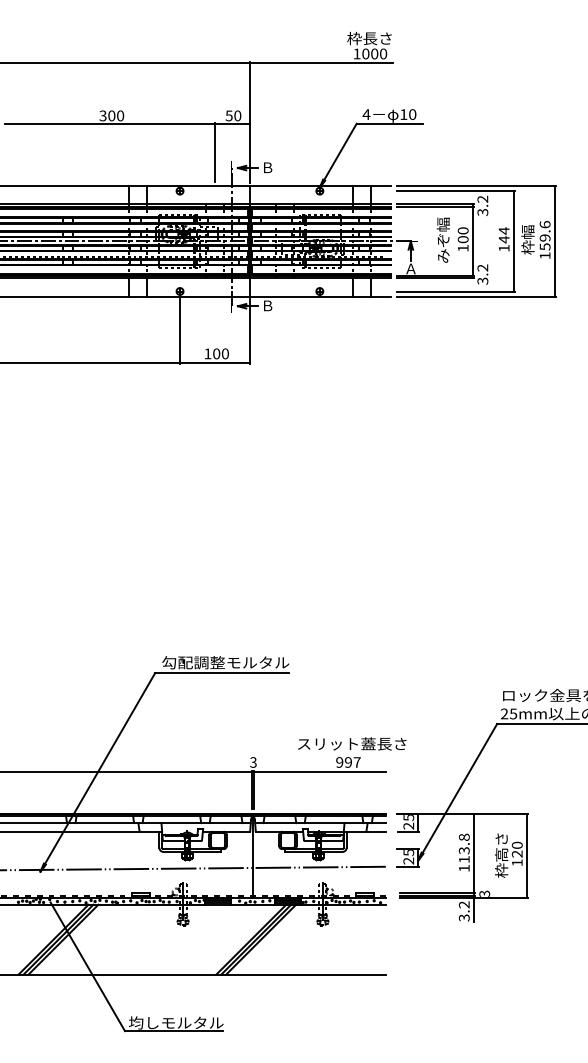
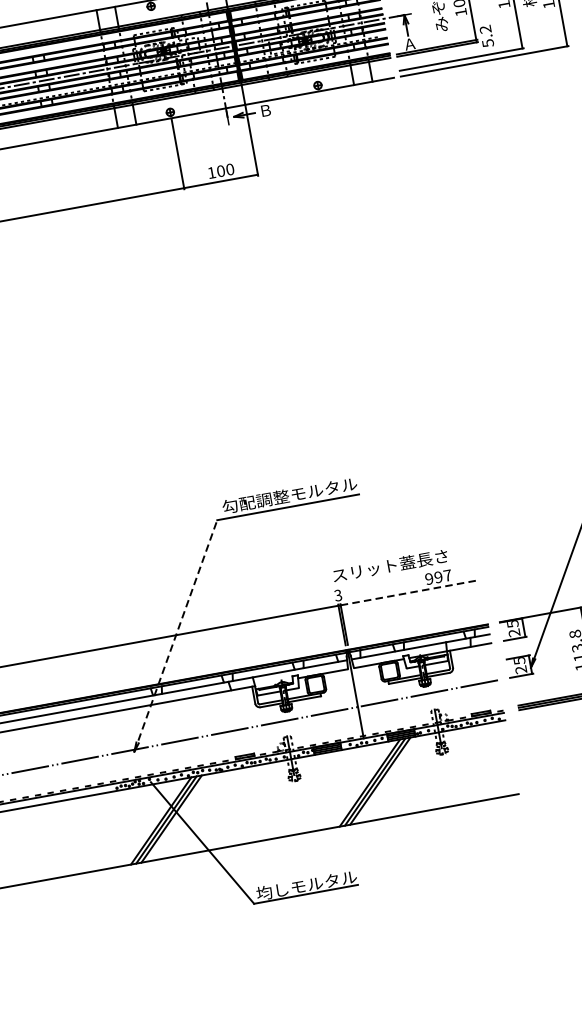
text: (482, 280) -> (487, 42), 3.2 -> 5.2
text: (352, 743) -> (390, 565), moved
line: (319, 771) -> (409, 592), solid -> dashed
line: (97, 772) -> (175, 636), solid -> dashed

